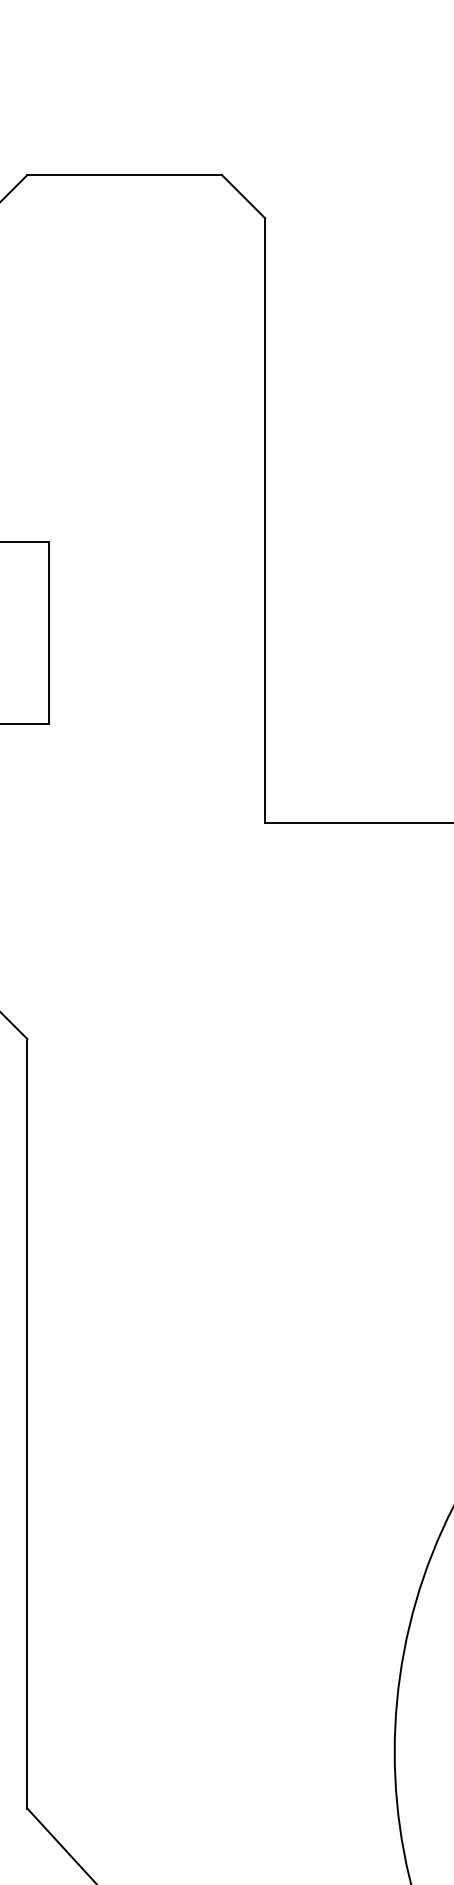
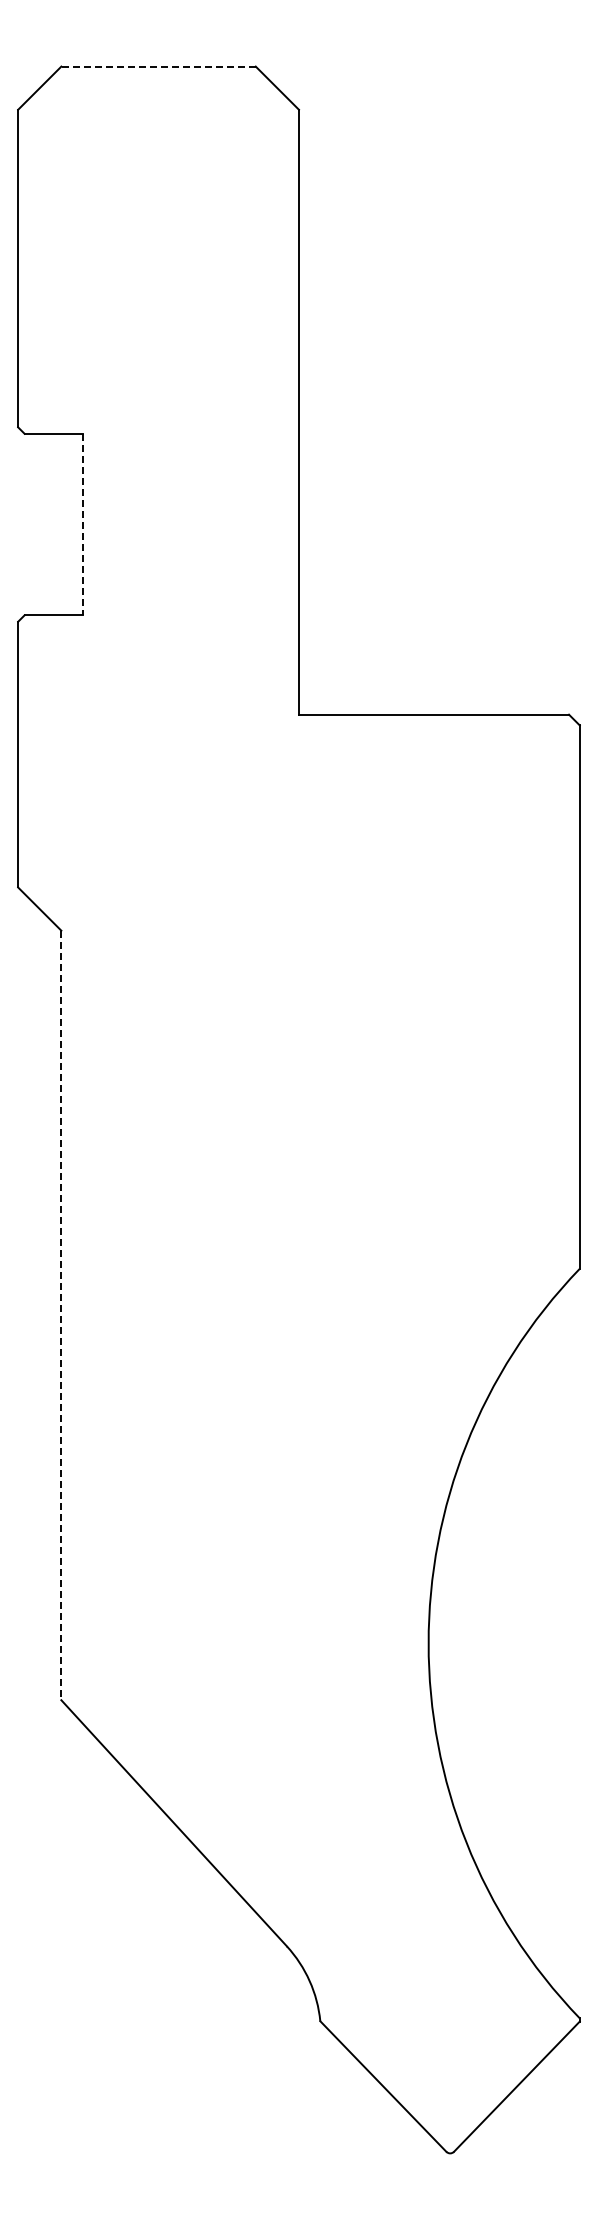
line: (124, 174) -> (158, 66), solid -> dashed
line: (48, 632) -> (82, 524), solid -> dashed
line: (27, 1423) -> (61, 1315), solid -> dashed

